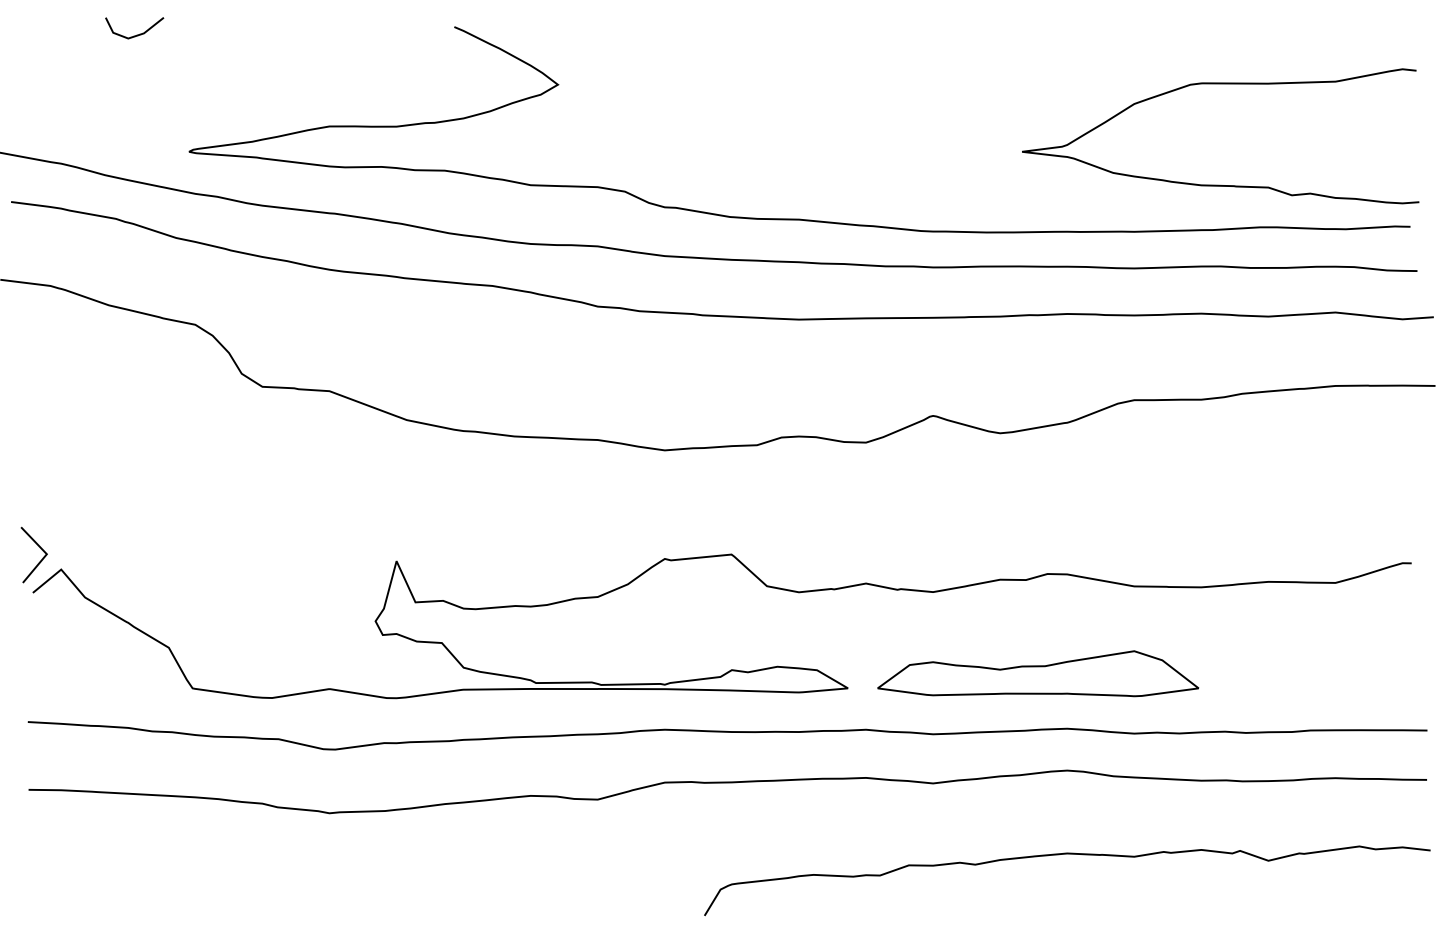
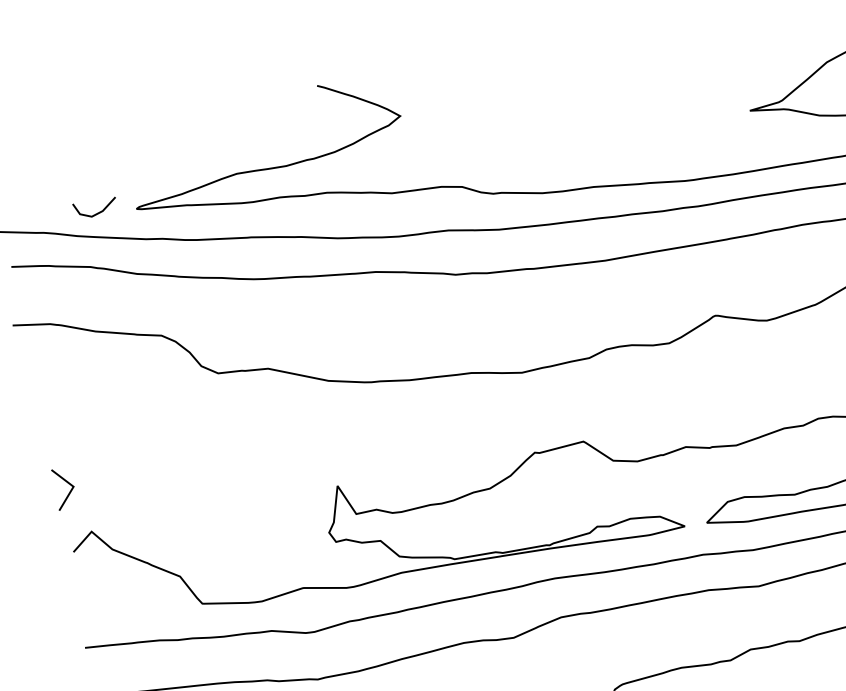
line: (136, 34) -> (97, 212), moved
line: (39, 547) -> (67, 482), moved

